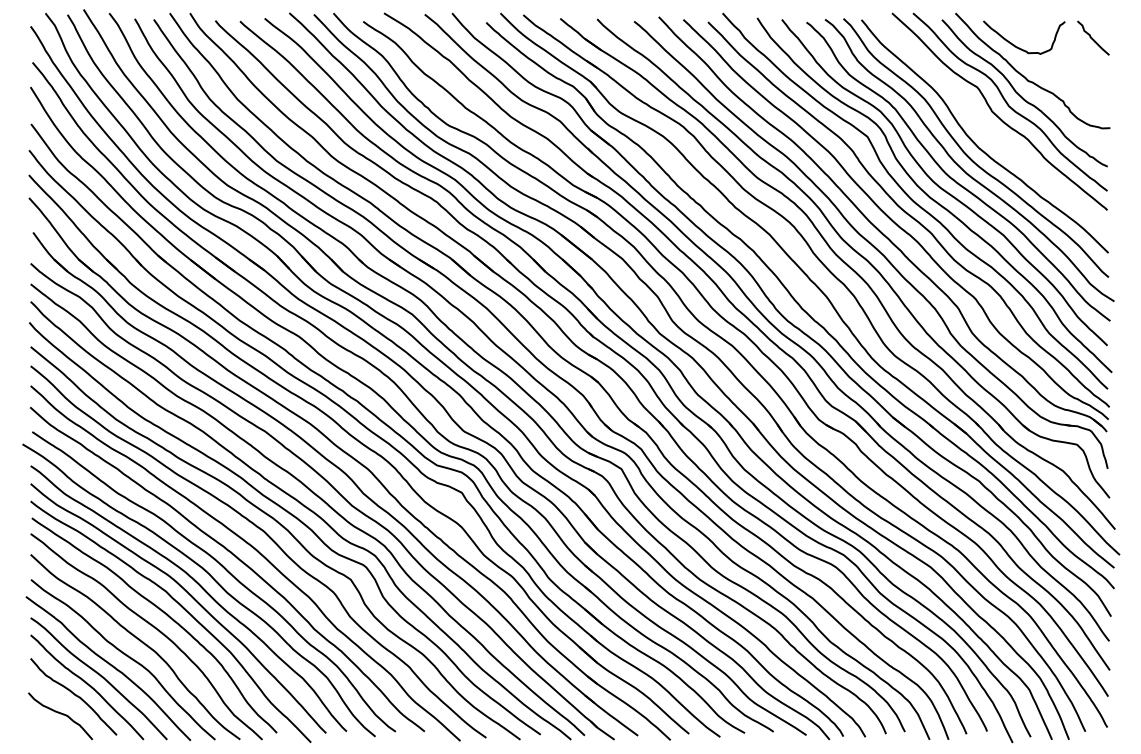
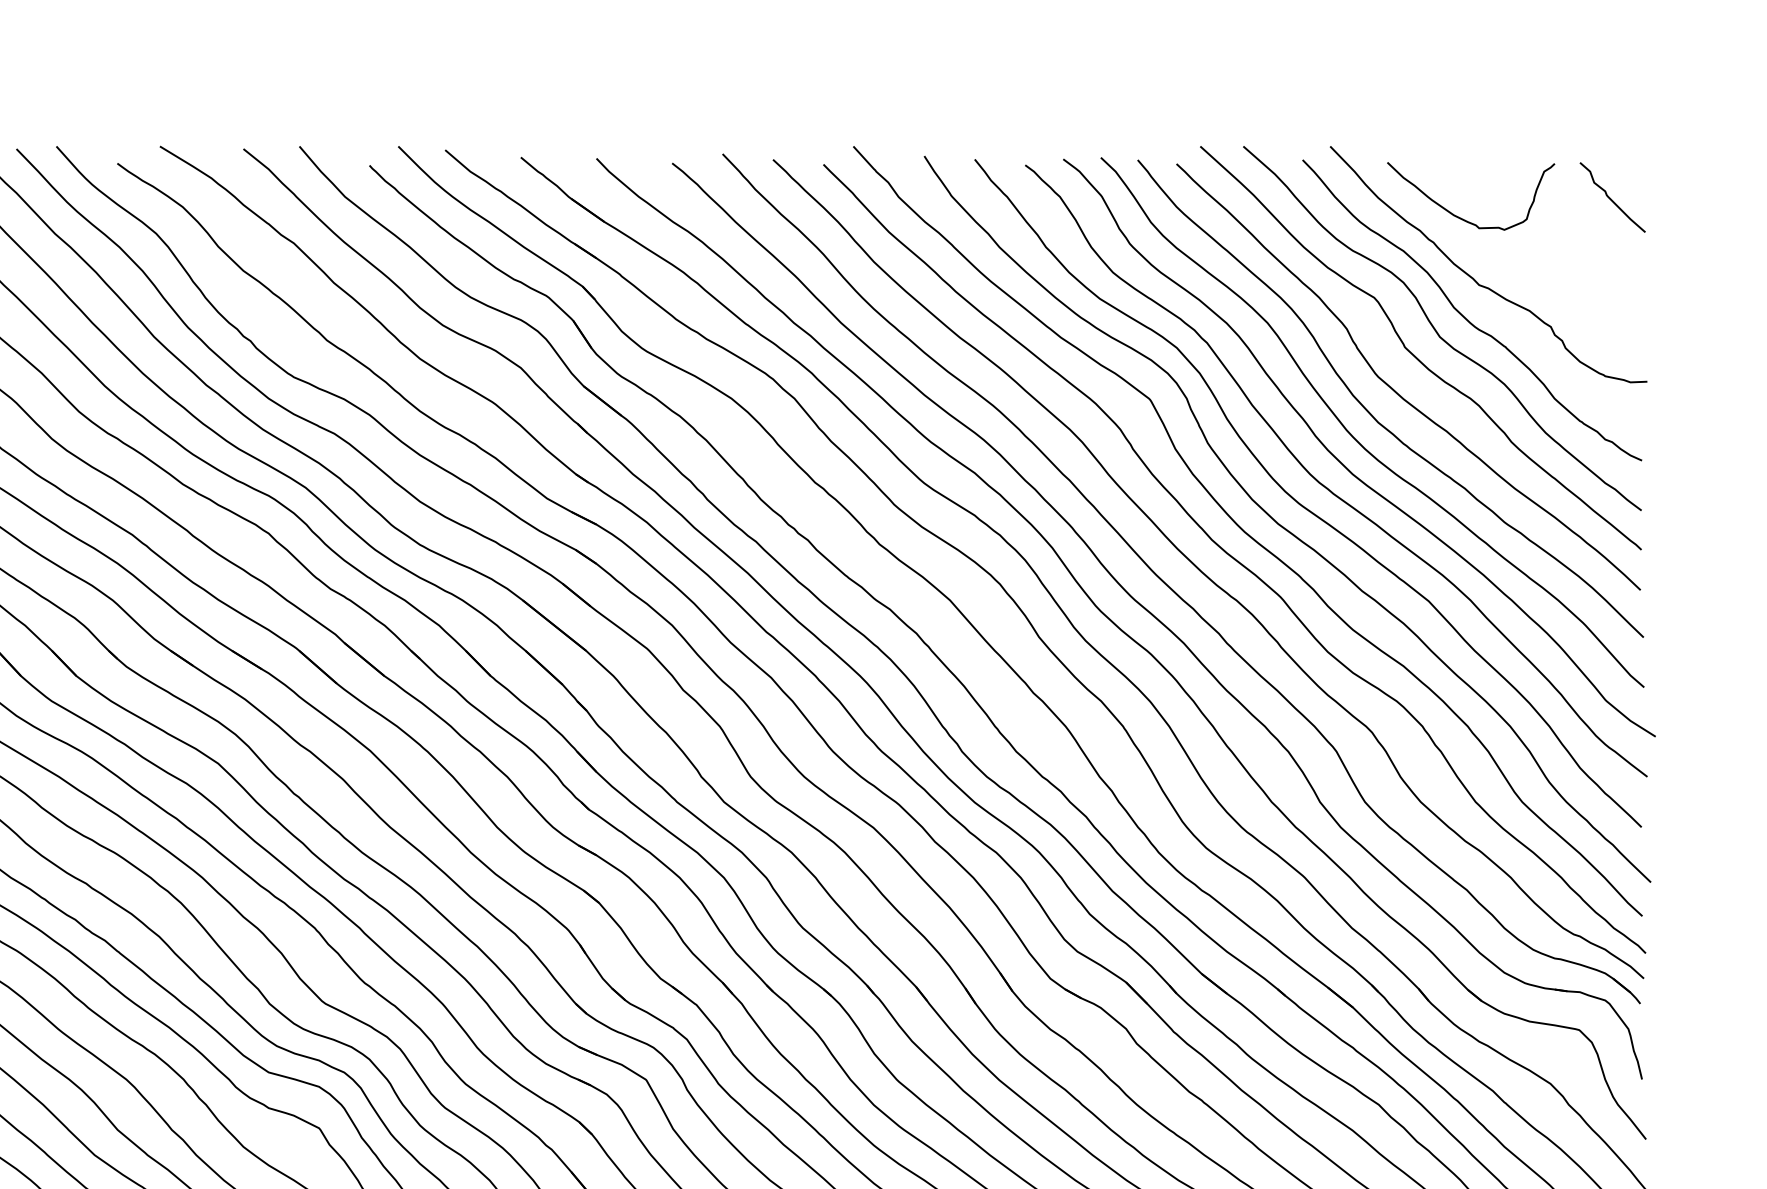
curve: (987, 131) -> (1395, 388), added

